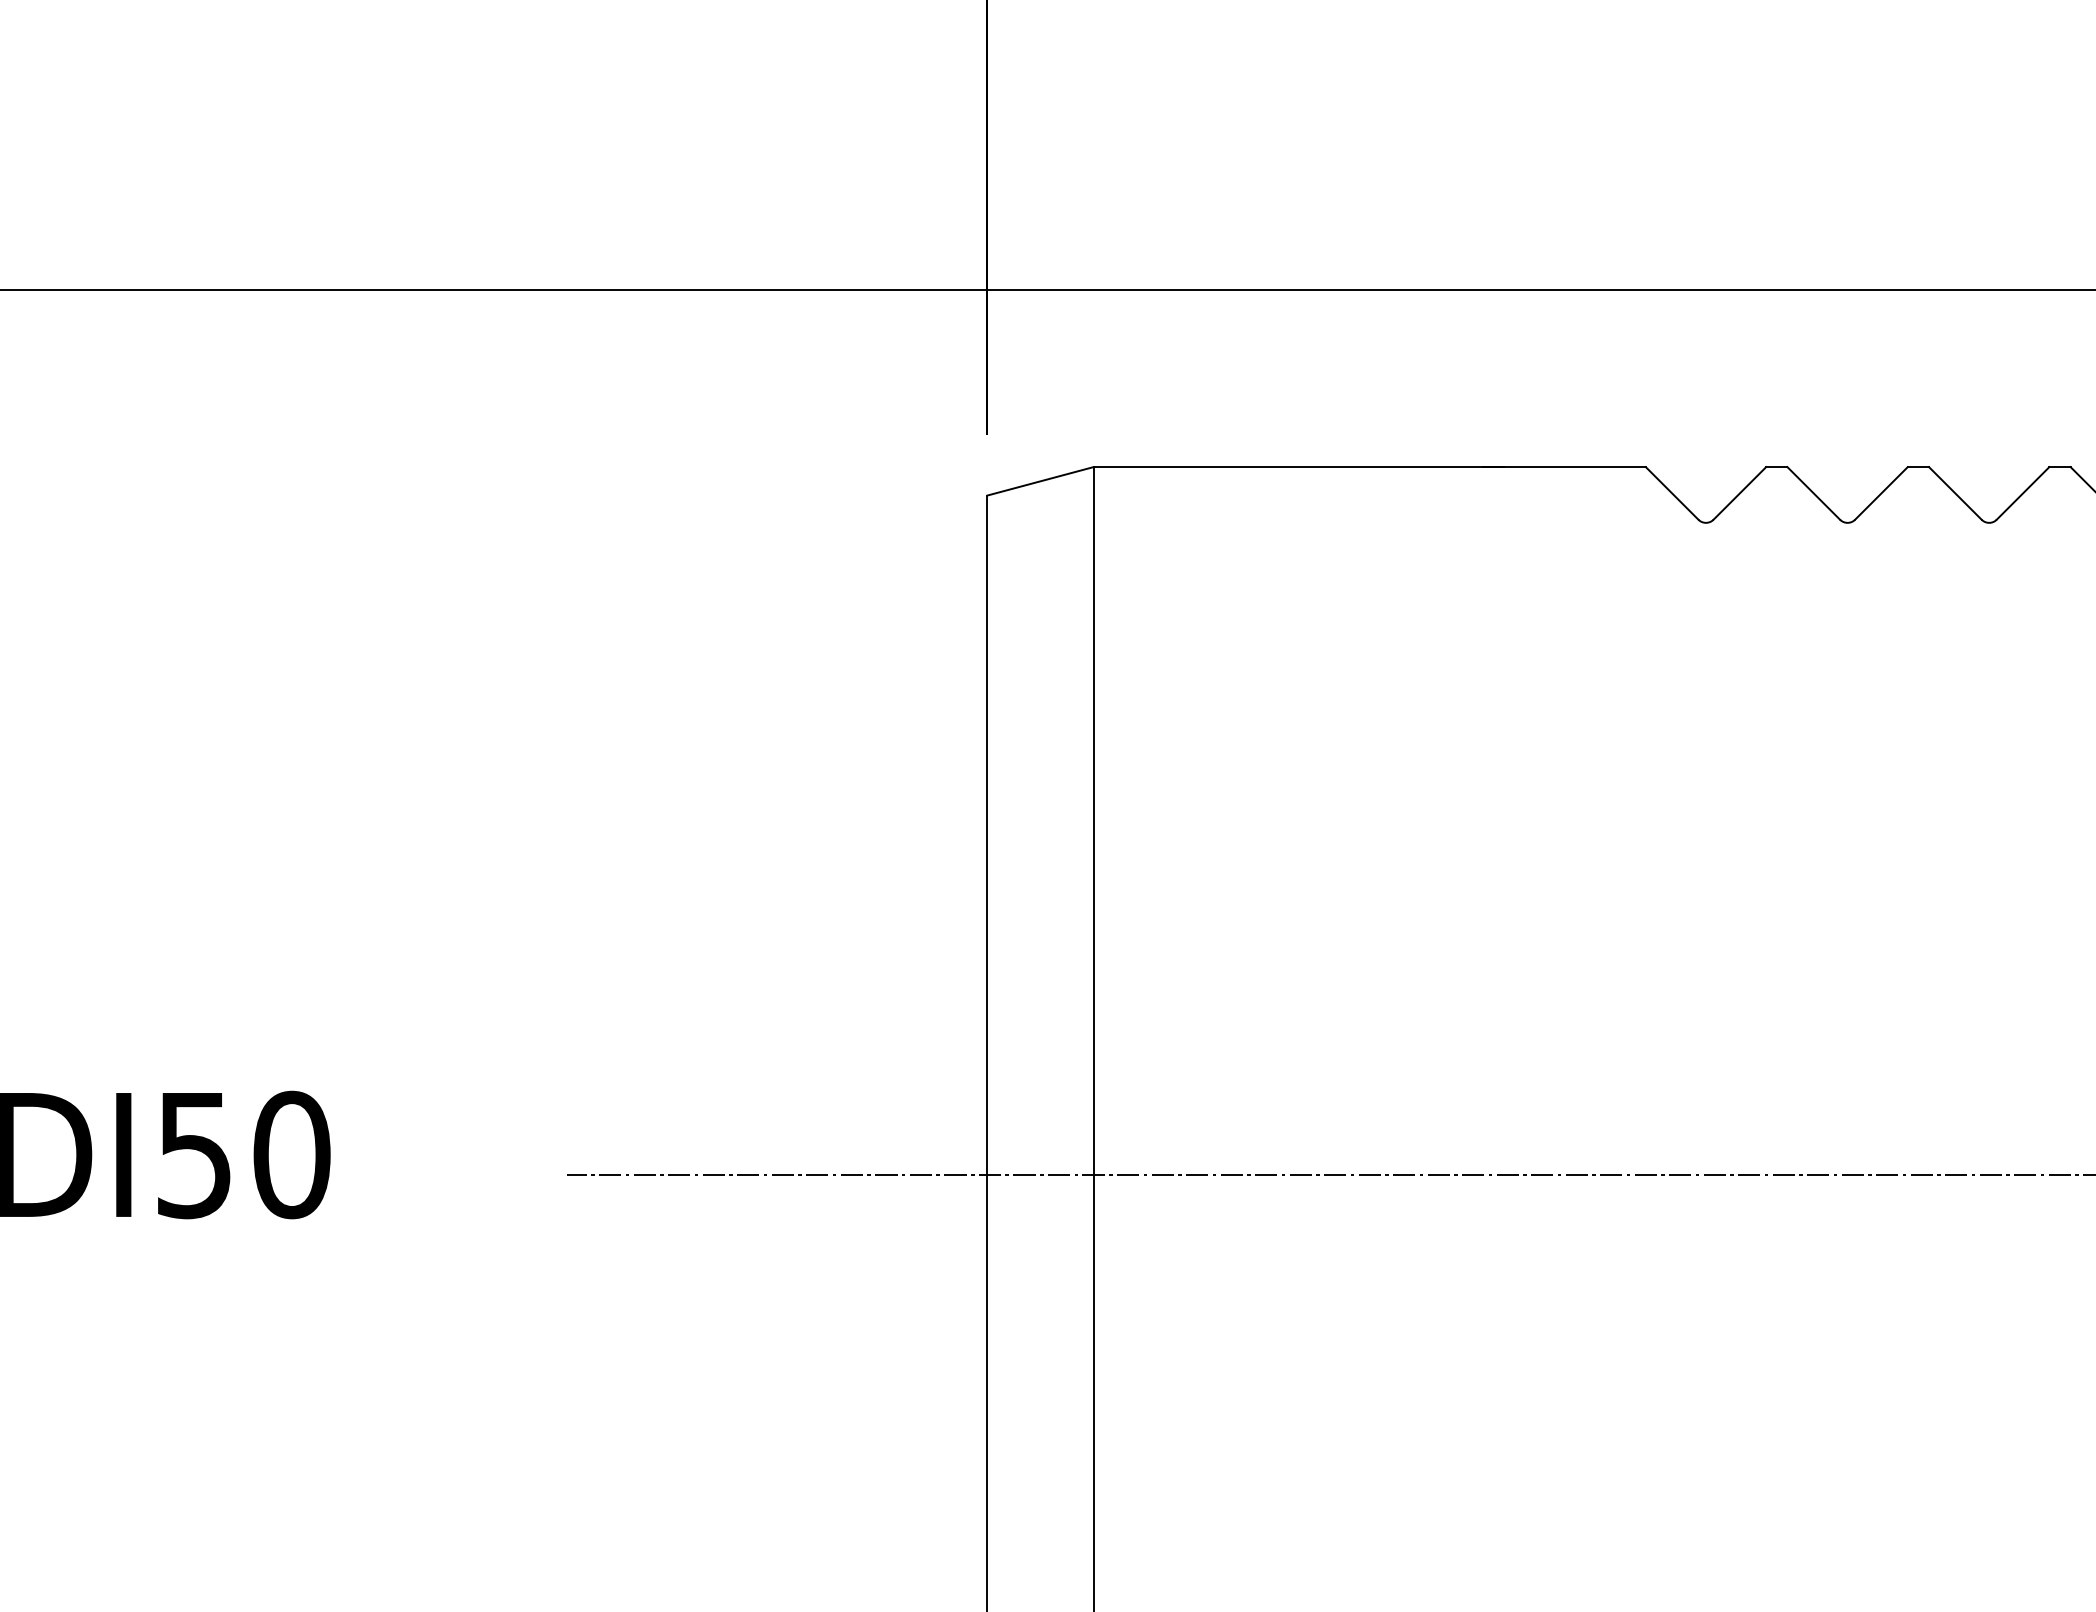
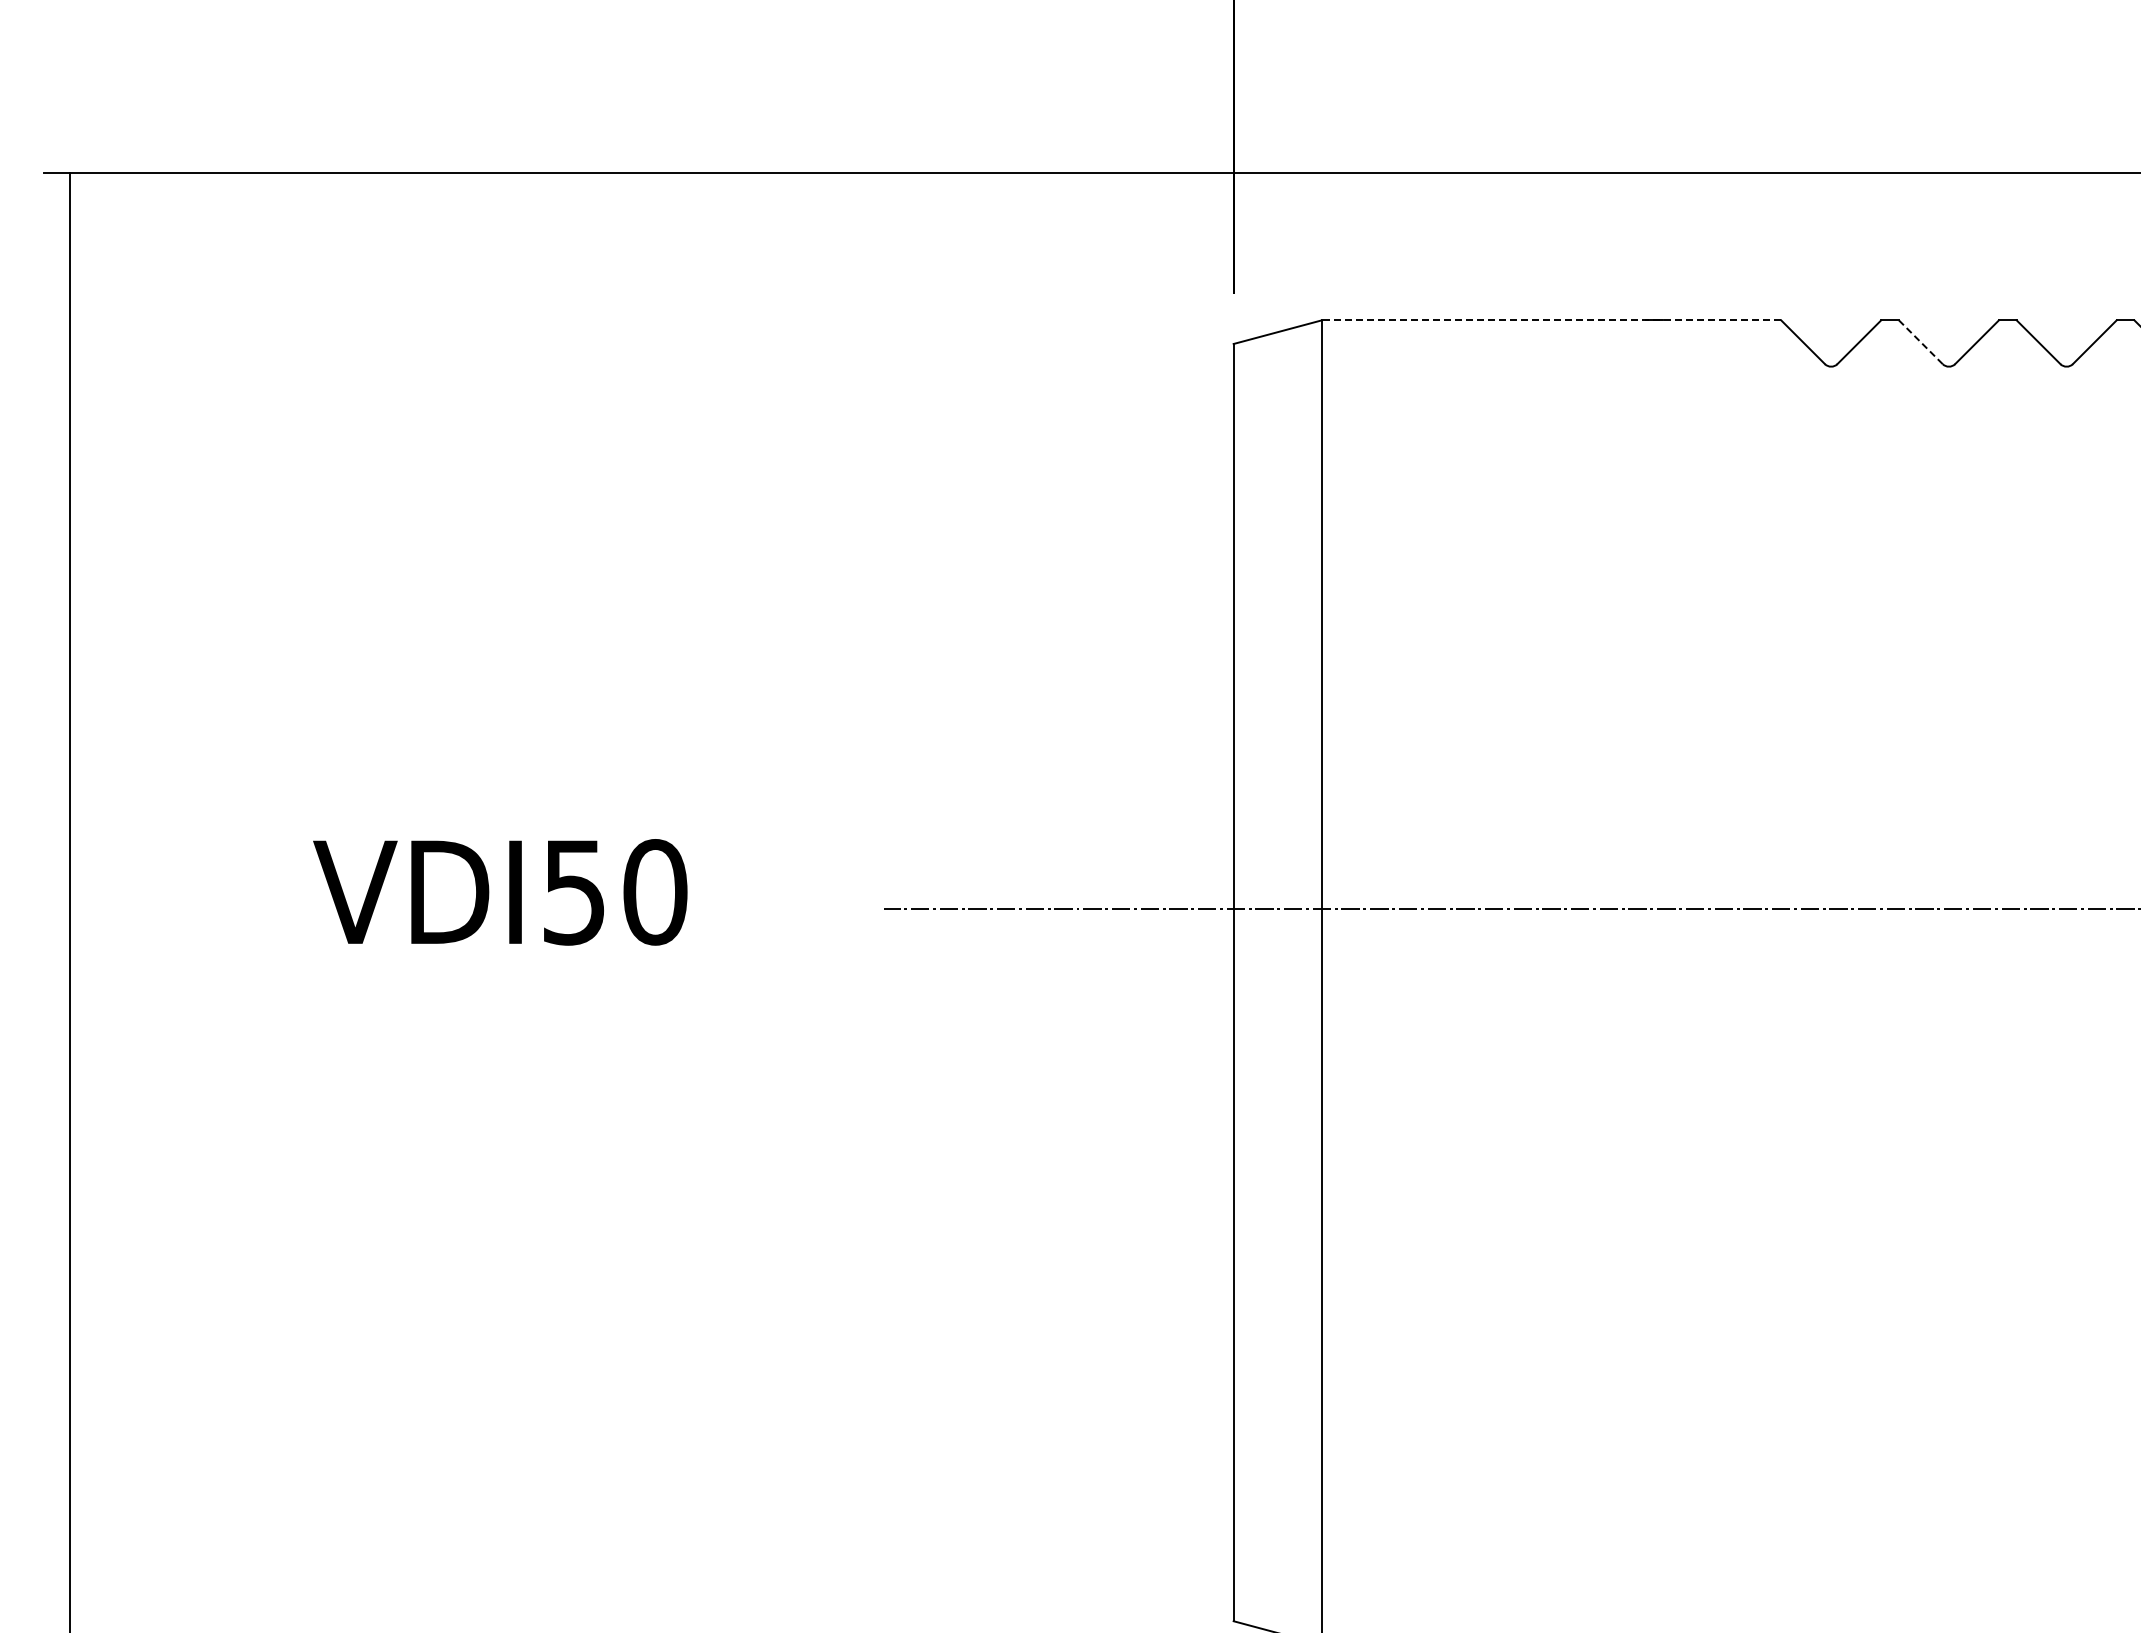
line: (1369, 467) -> (1551, 320), solid -> dashed
line: (1813, 493) -> (1920, 342), solid -> dashed

